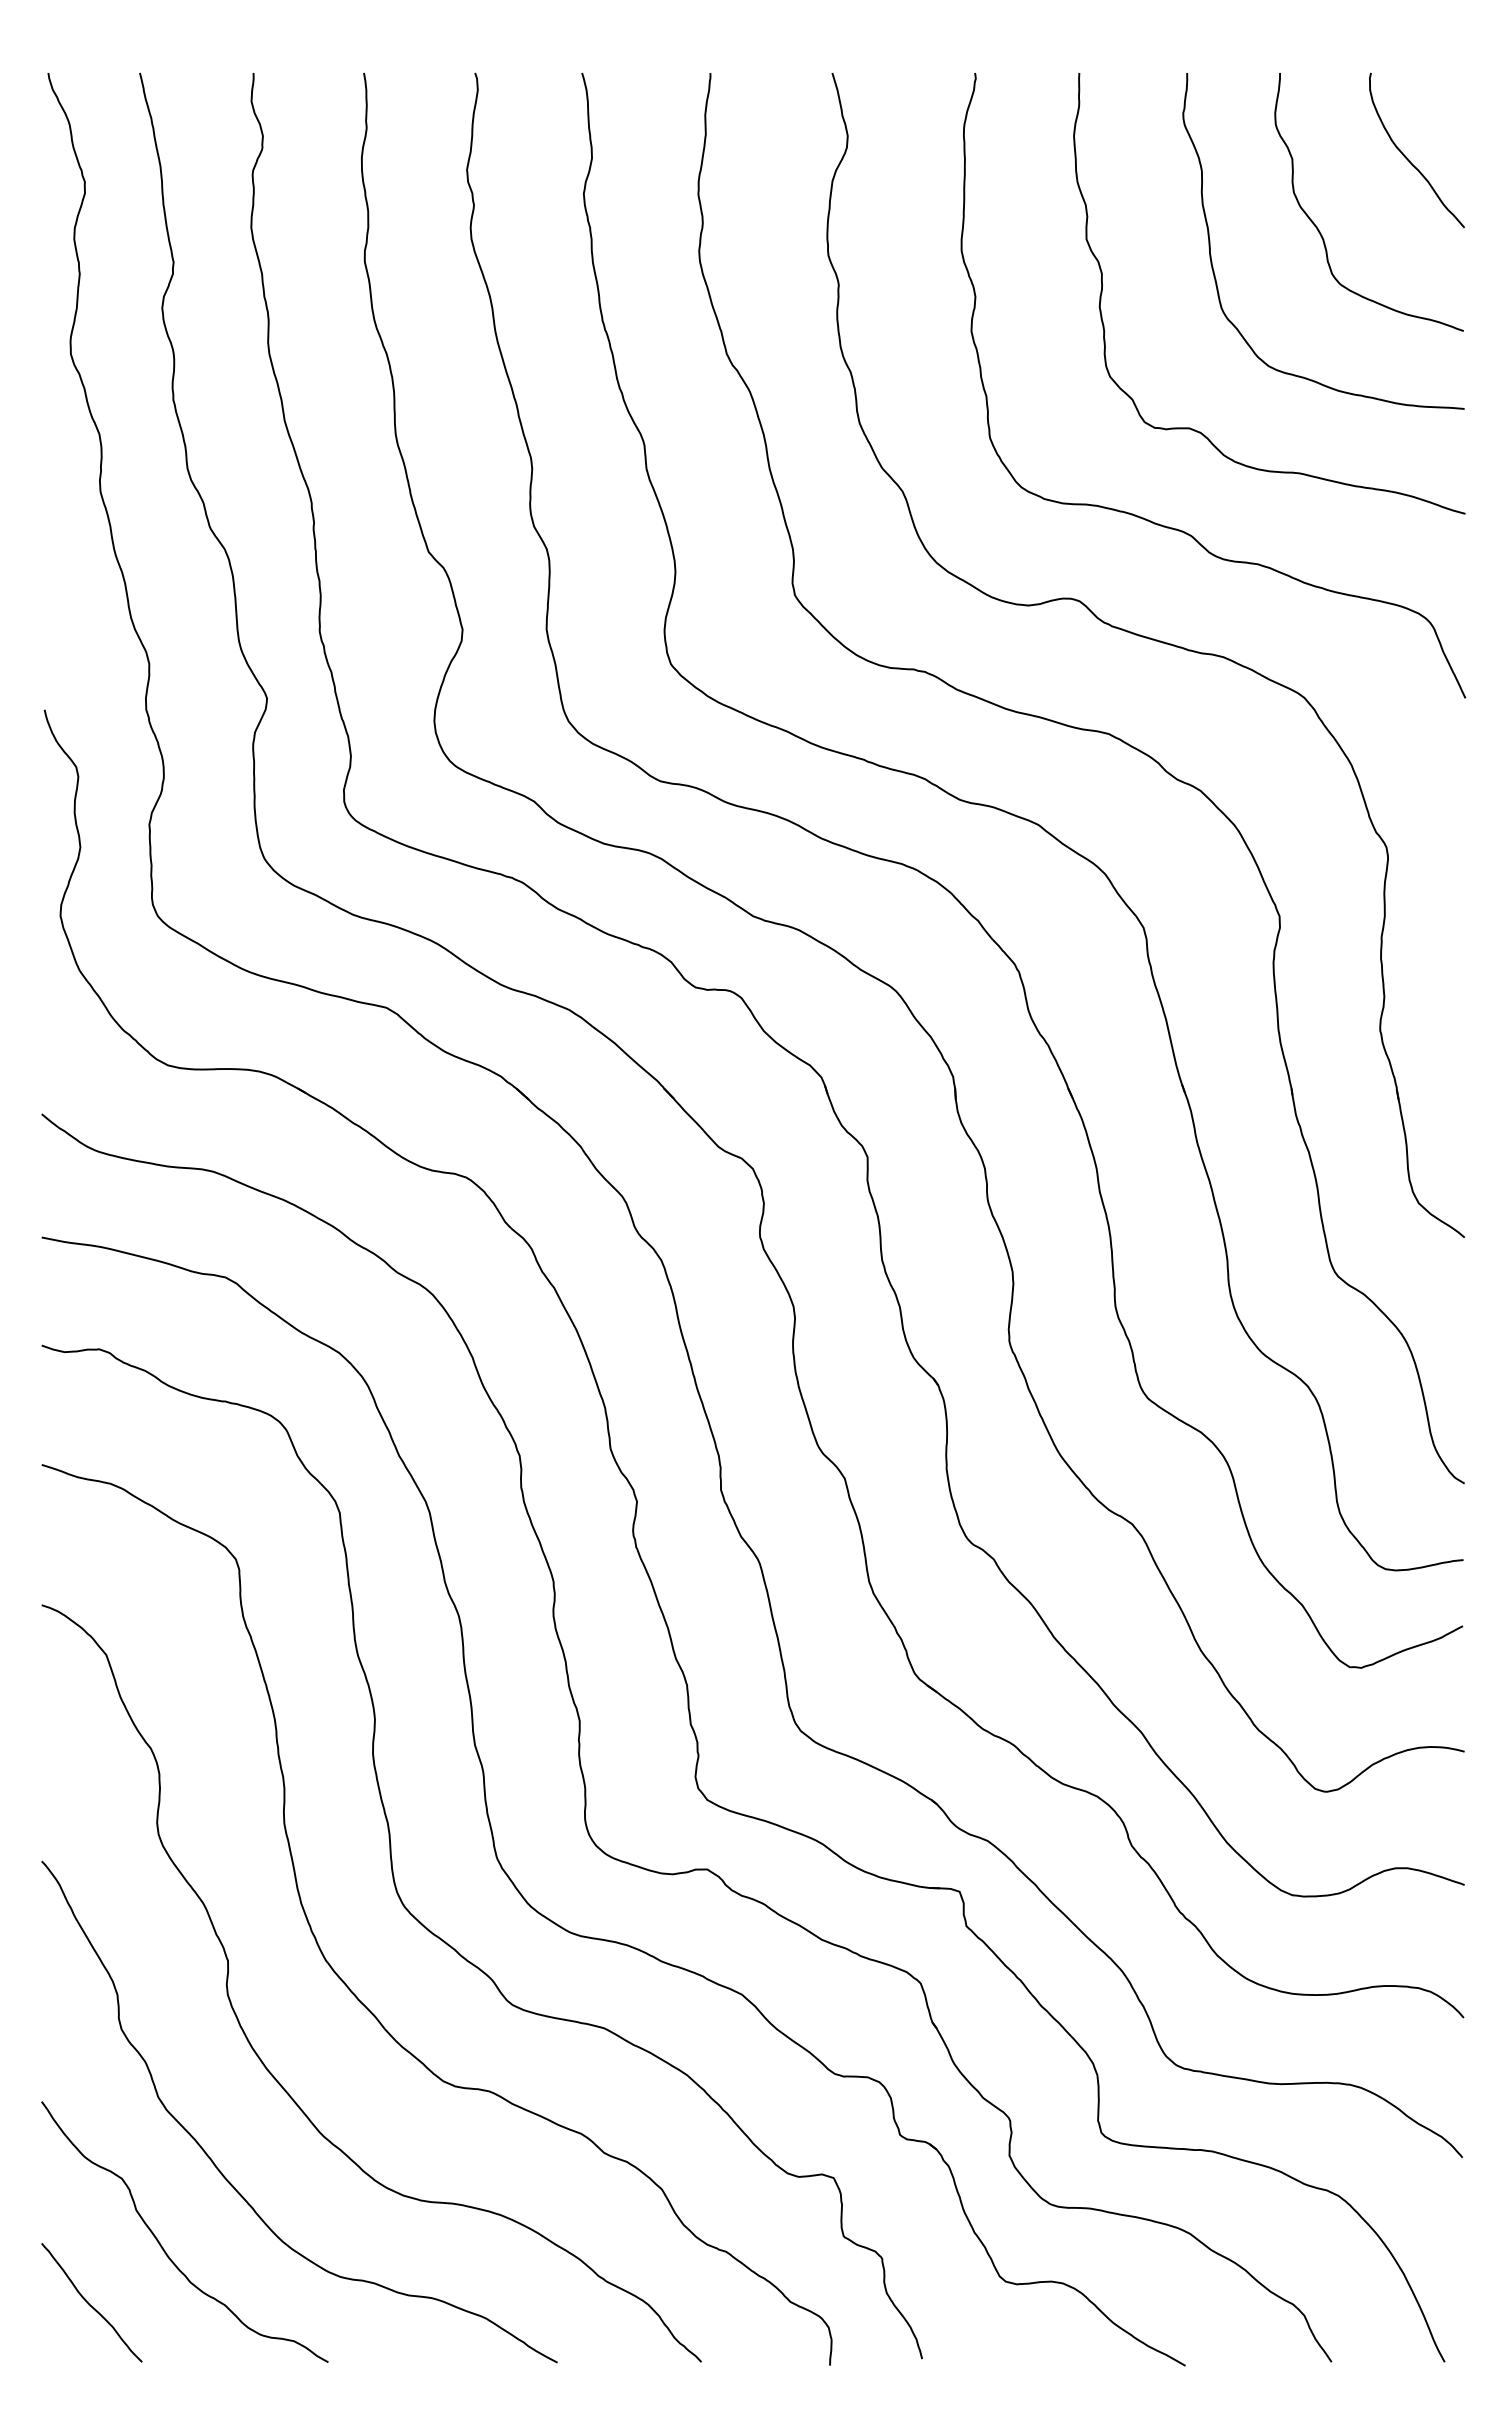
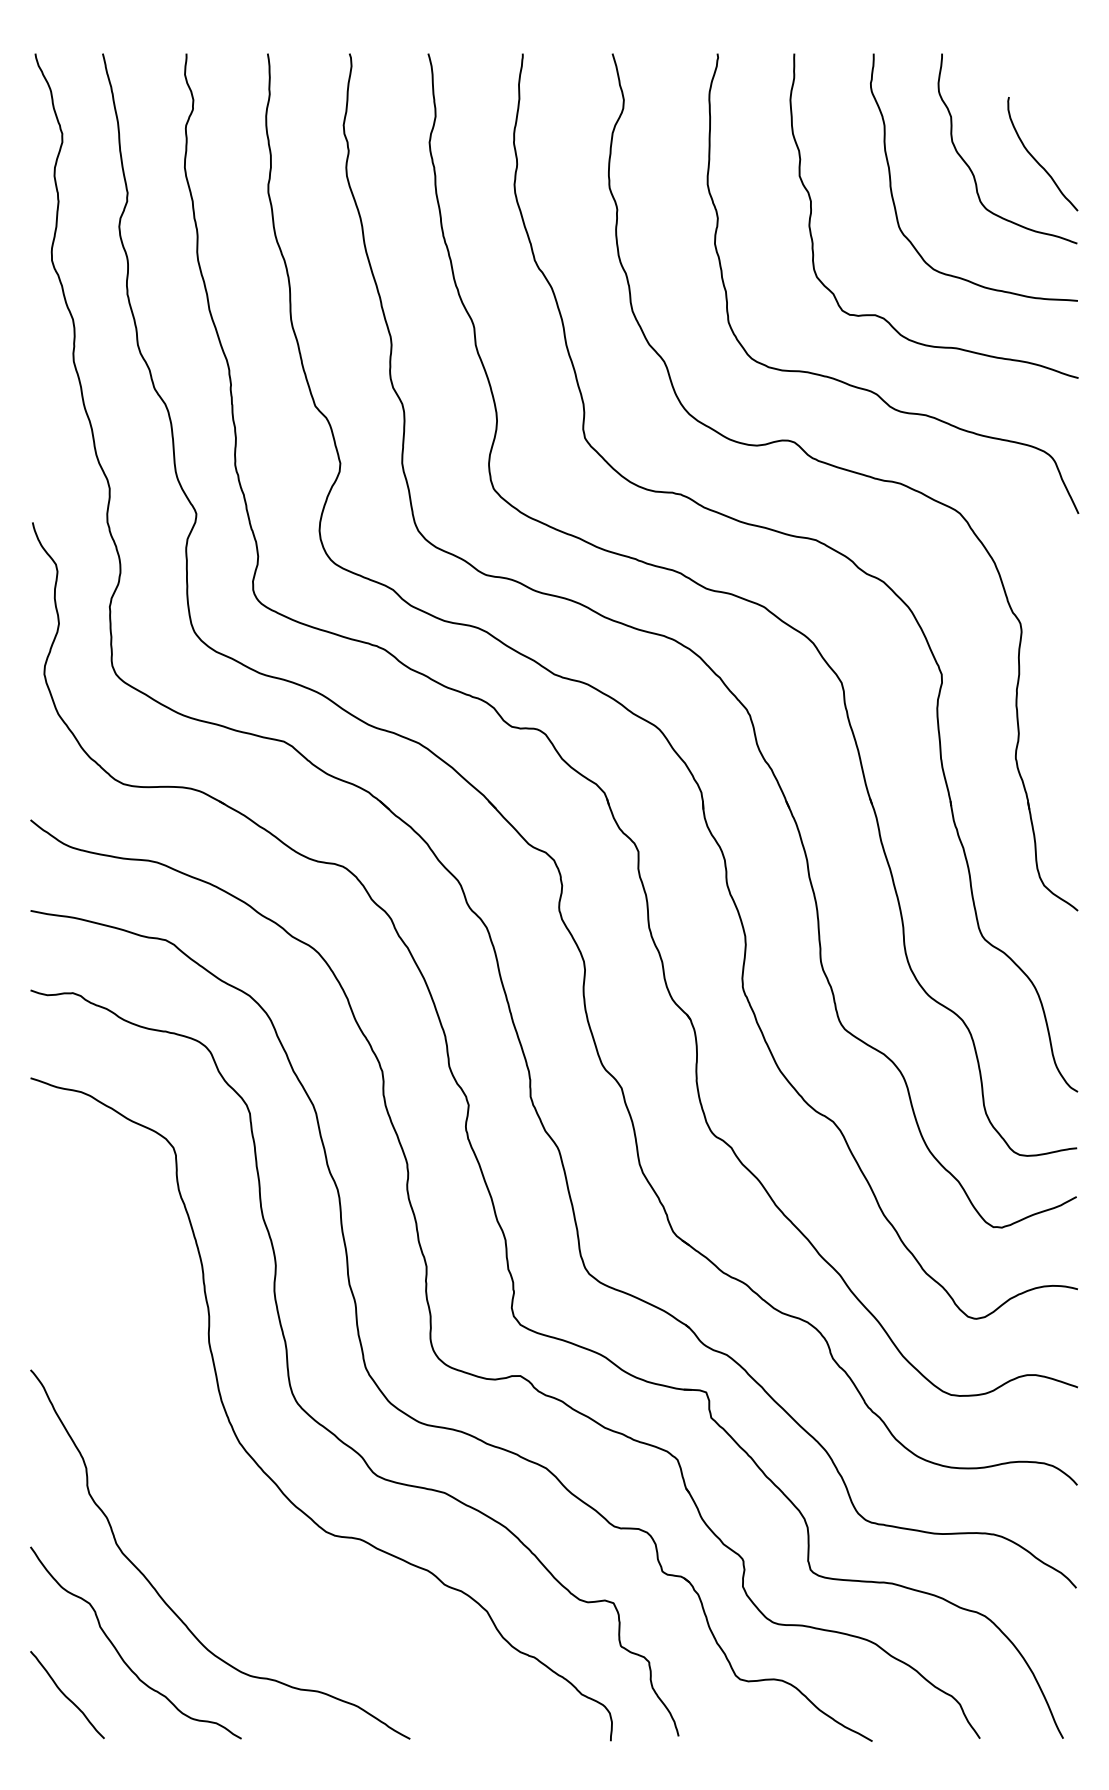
curve: (1408, 158) -> (1036, 160), moved
curve: (260, 2057) -> (191, 1514), removed

